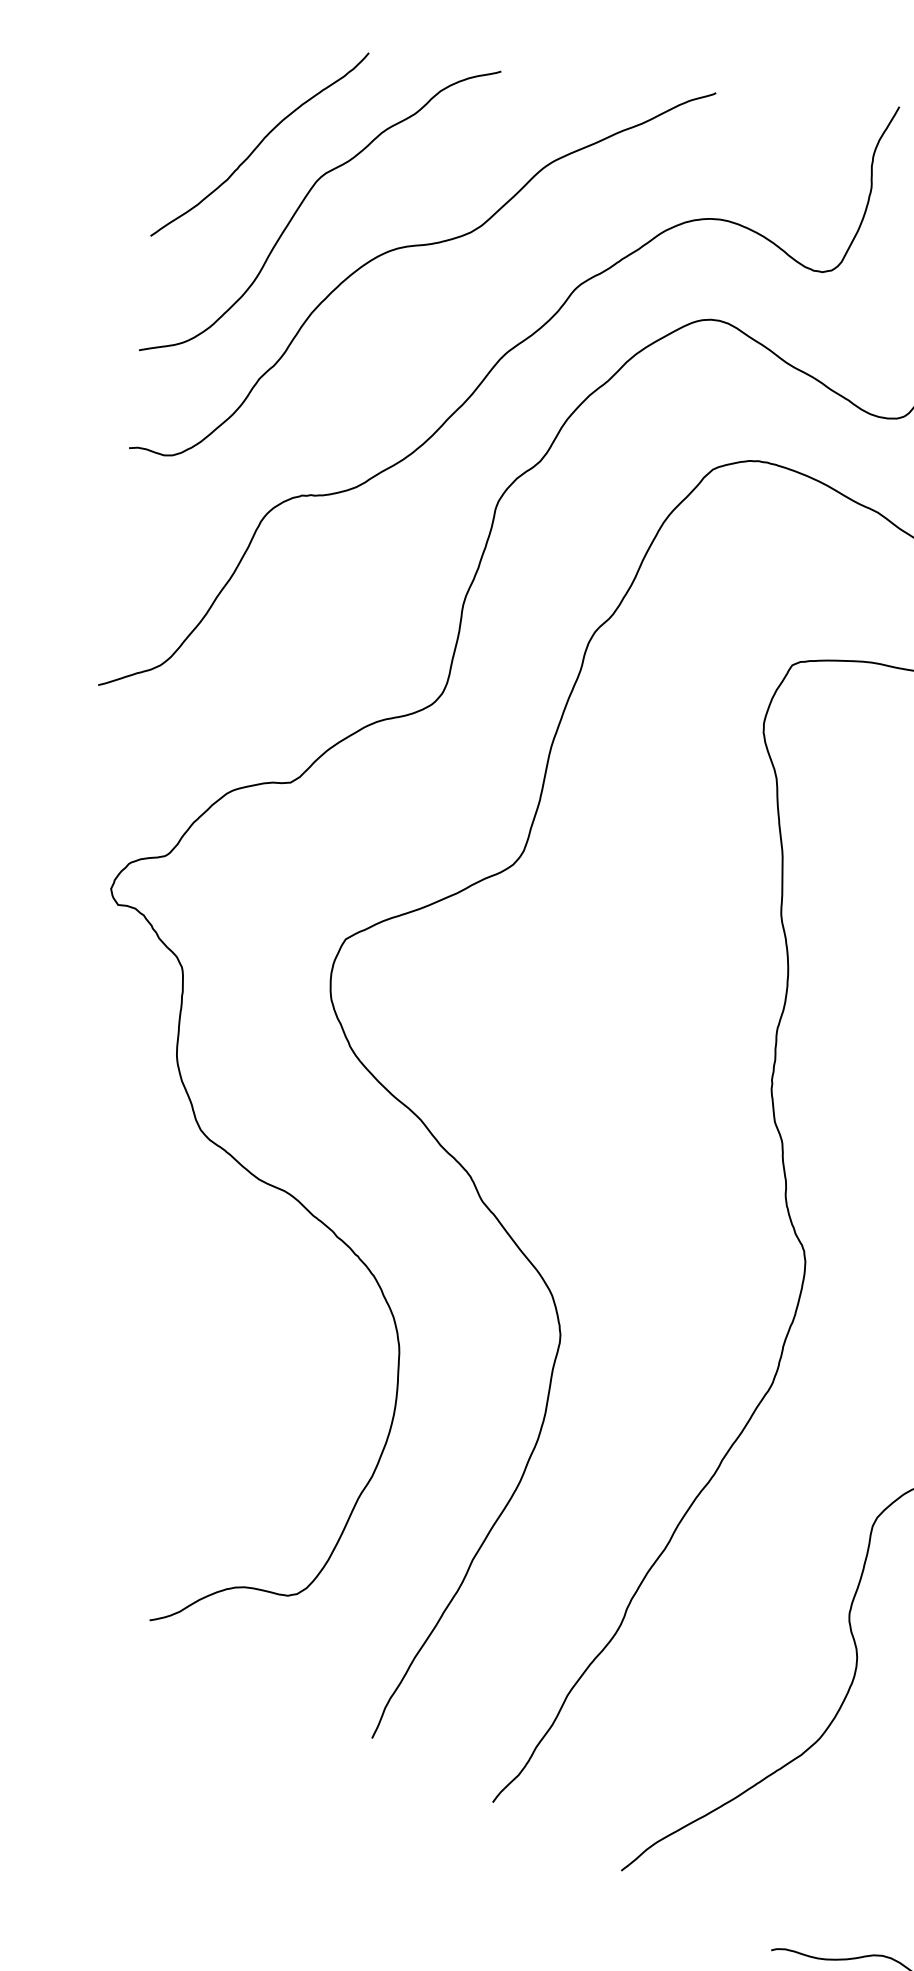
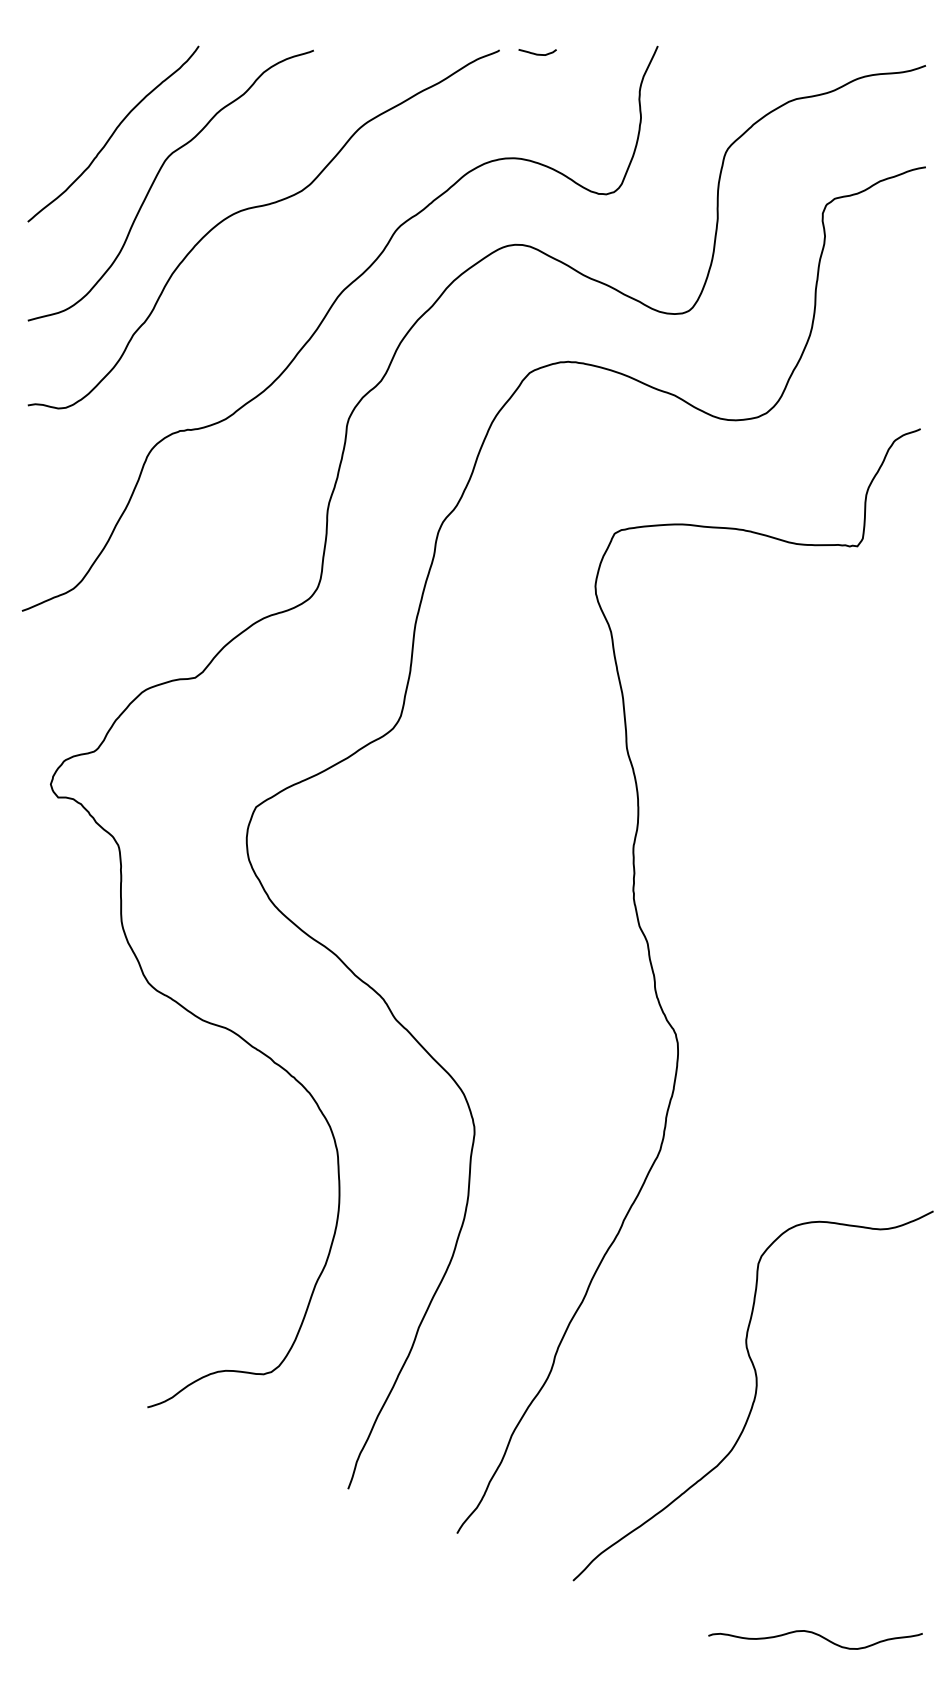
curve: (759, 101) -> (537, 53), added

